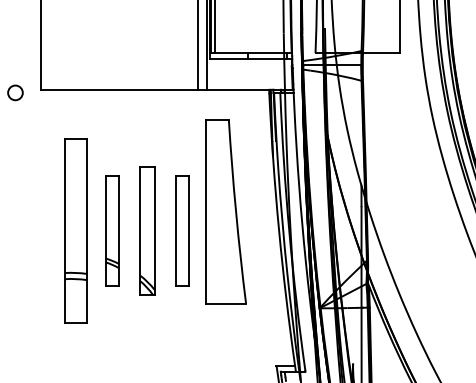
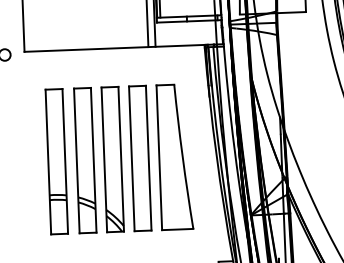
part: (225, 211) -> (174, 156), moved
part: (112, 230) -> (85, 160), size x1.67
part: (147, 230) -> (112, 159), size x1.43
part: (181, 230) -> (139, 158), size x1.67

